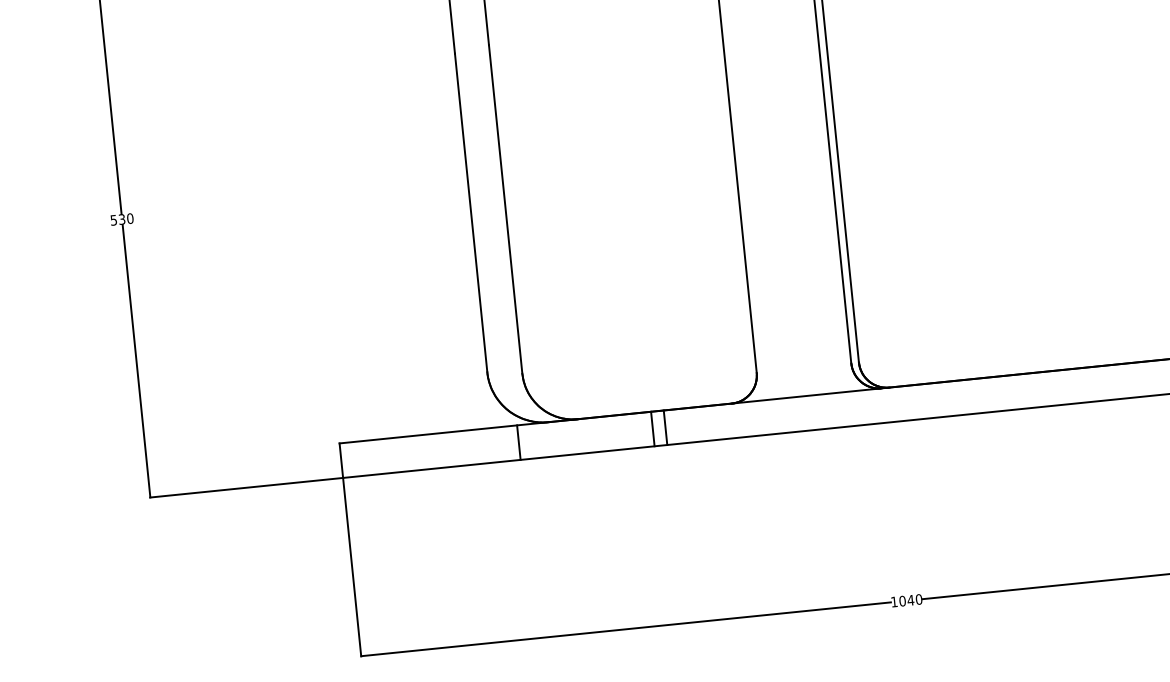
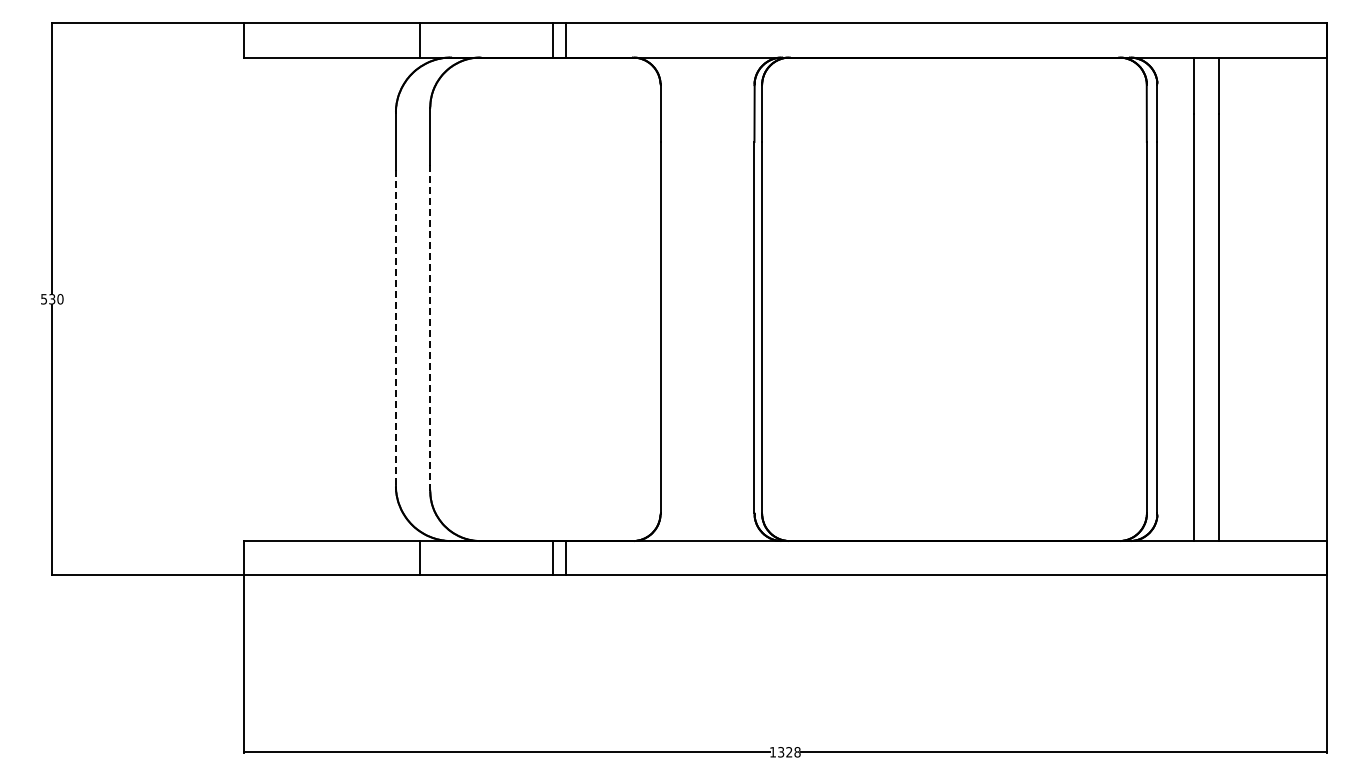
line: (506, 210) -> (430, 328), solid -> dashed
line: (470, 213) -> (395, 328), solid -> dashed
text: (911, 600) -> (789, 752), 1040 -> 1328

